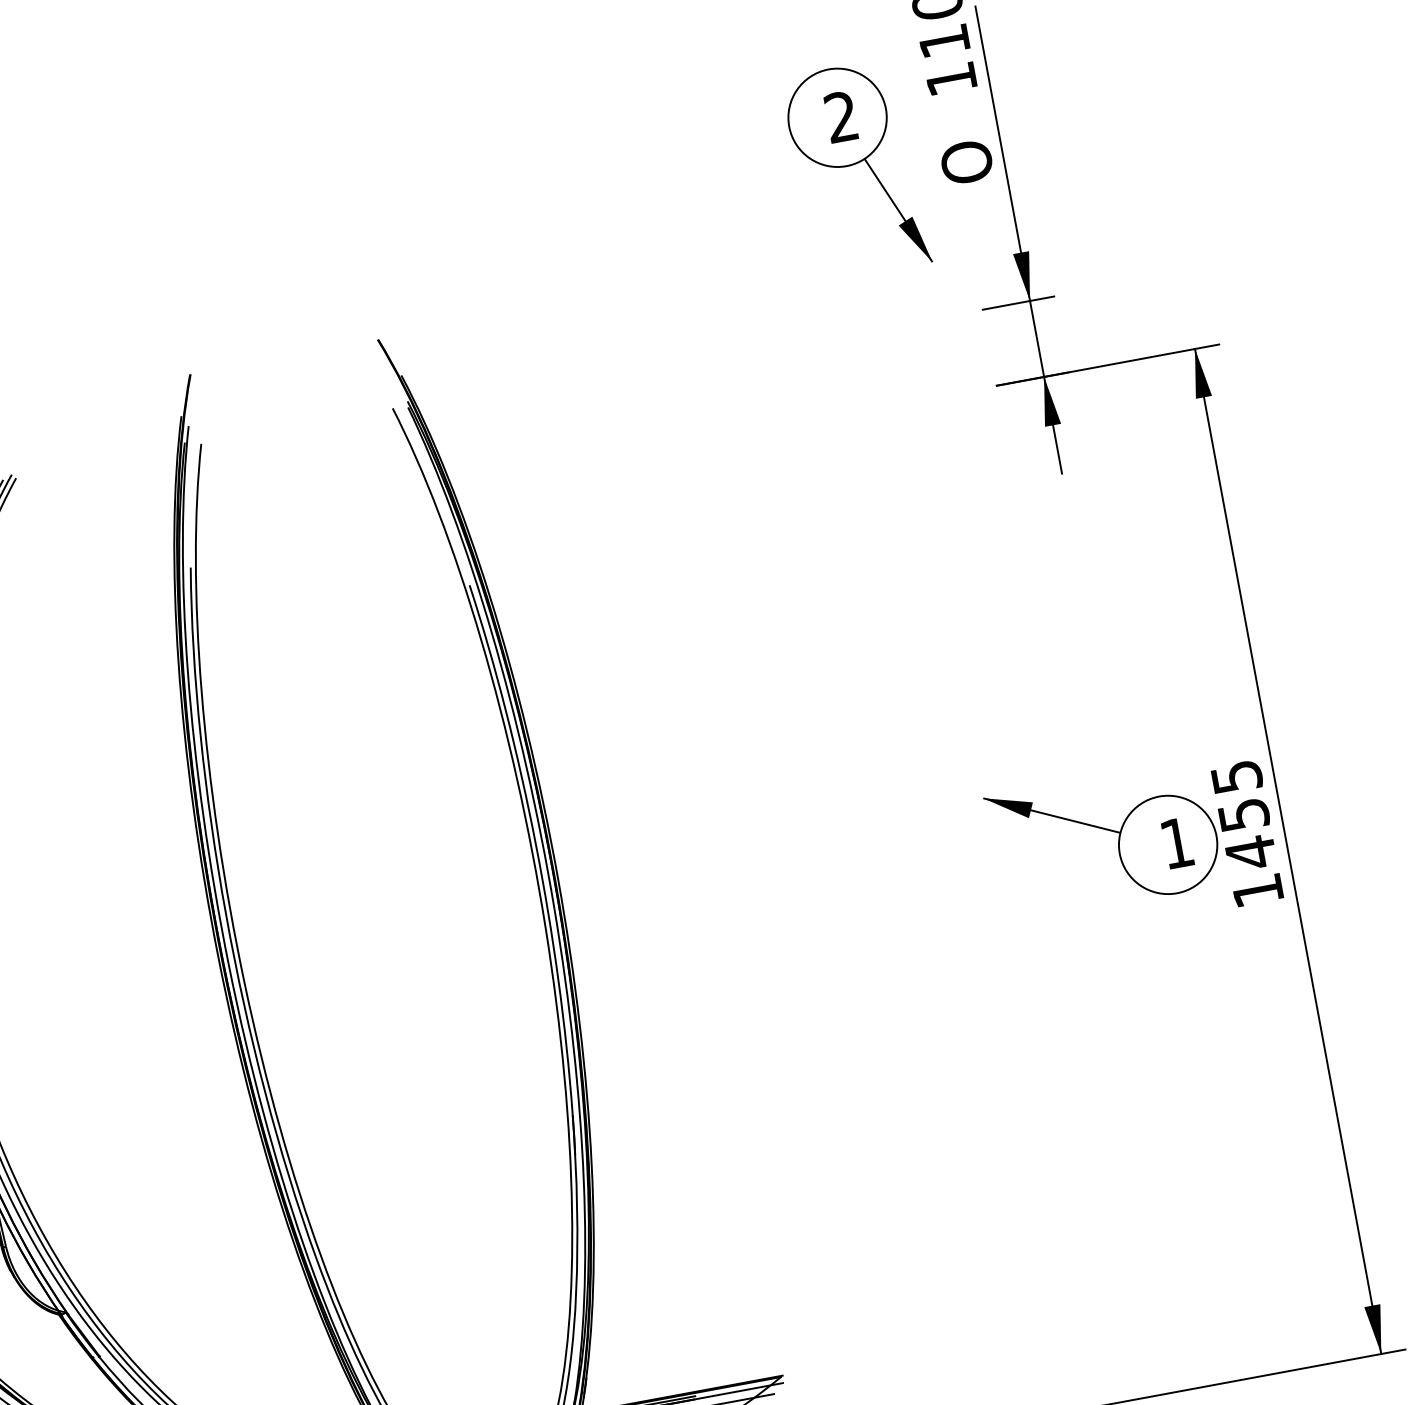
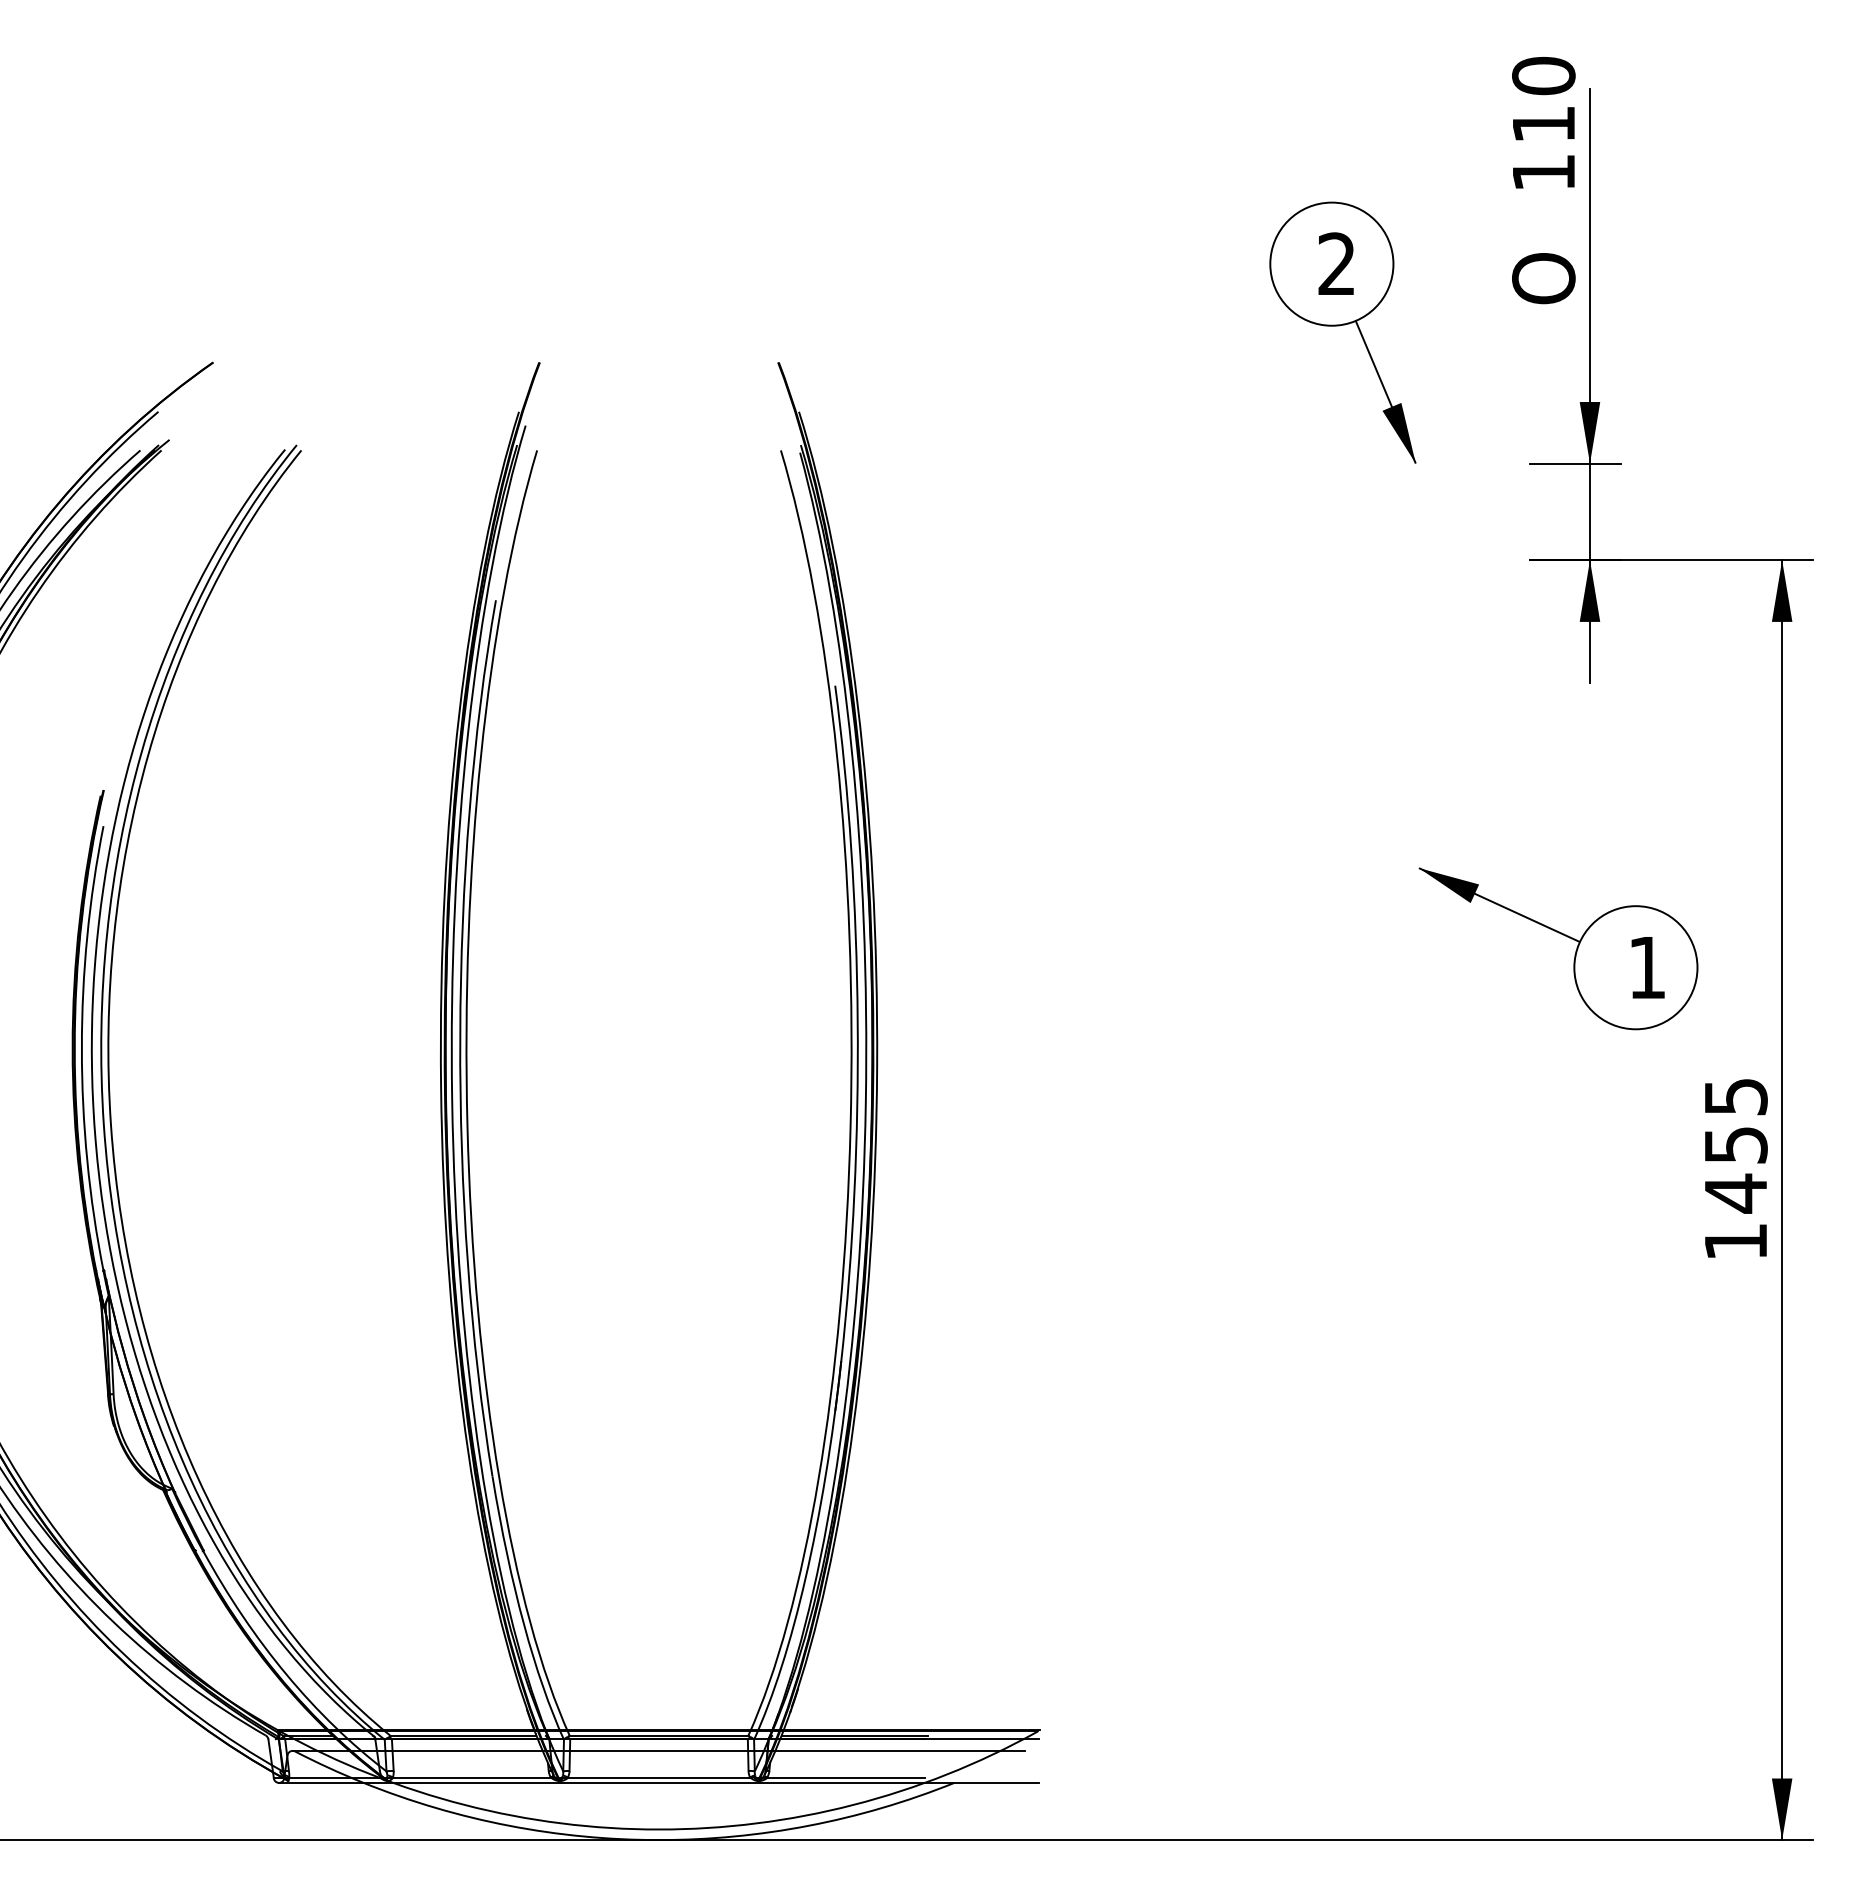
part: (852, 165) -> (1339, 326), moved
part: (1108, 830) -> (1565, 936), moved

